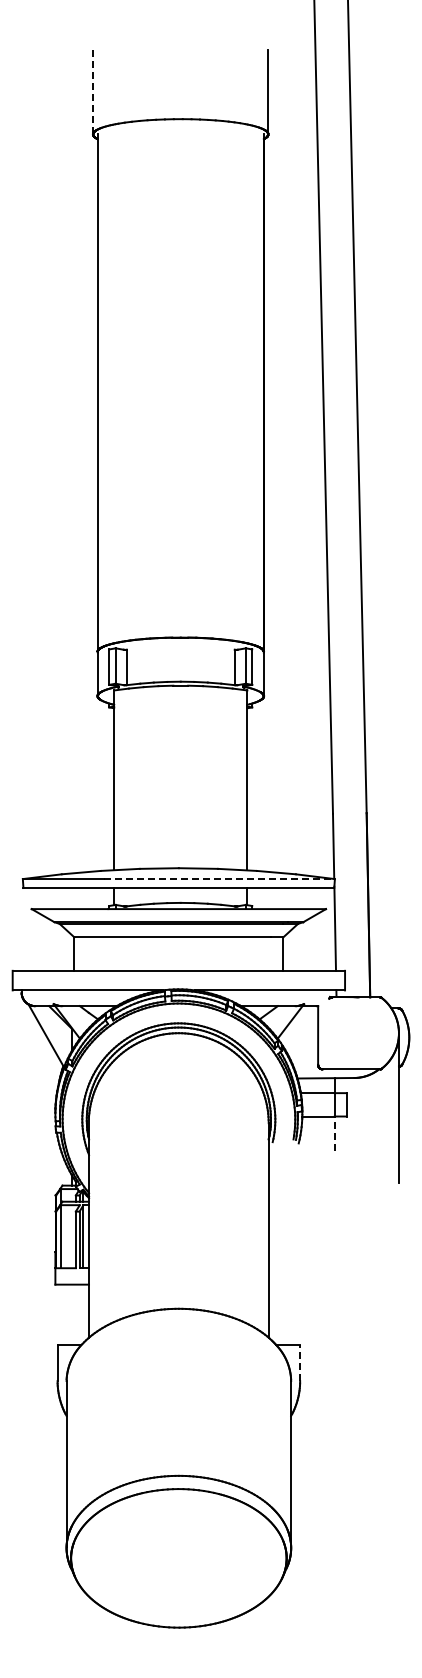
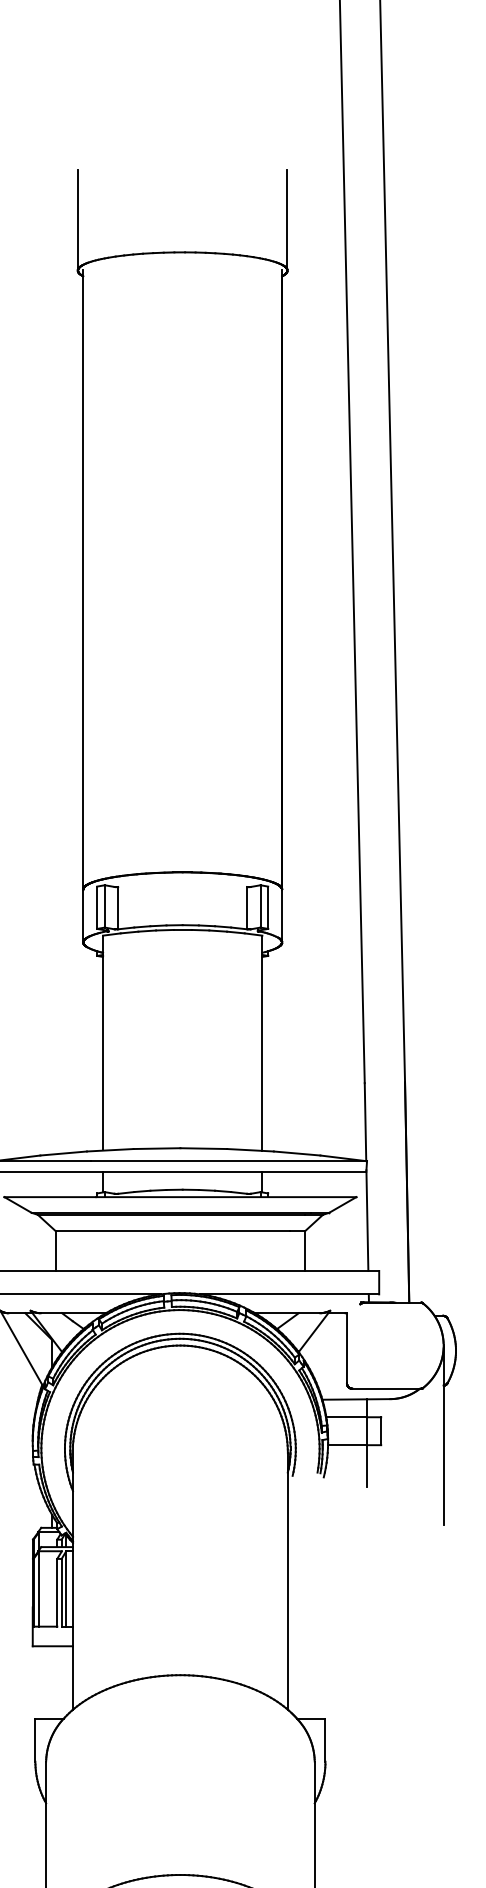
line: (93, 92) -> (78, 220), dashed -> solid
line: (219, 879) -> (229, 1161), dashed -> solid
line: (334, 1133) -> (366, 1465), dashed -> solid
line: (300, 1363) -> (325, 1740), dashed -> solid

